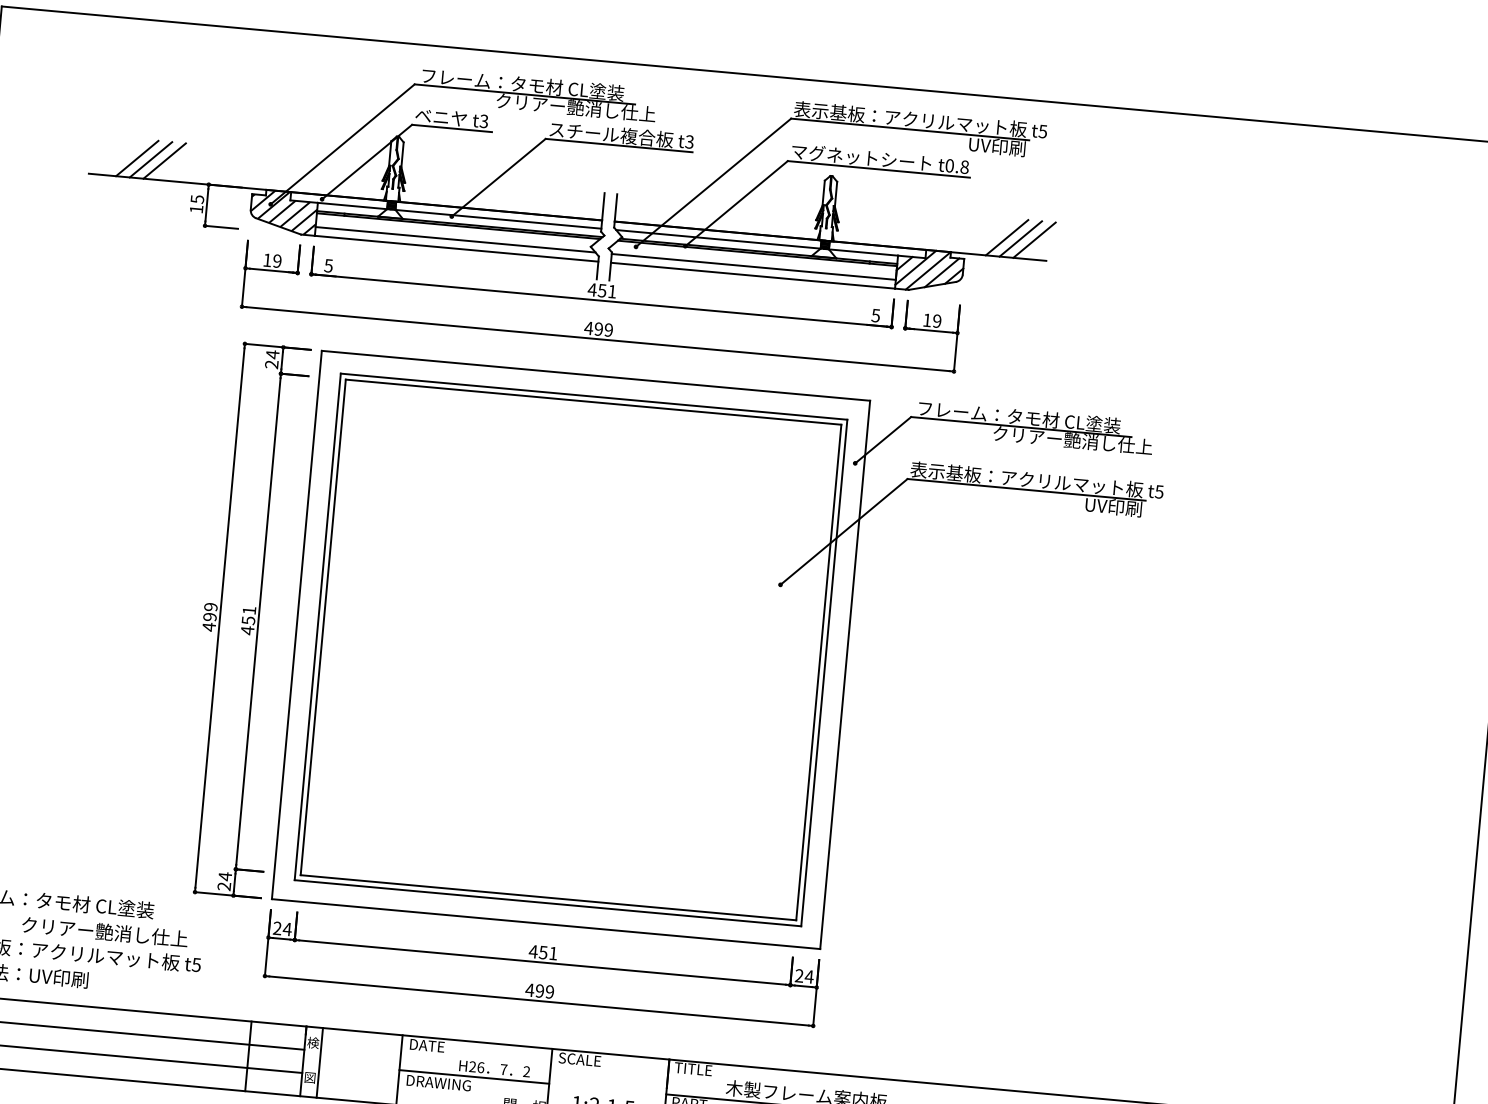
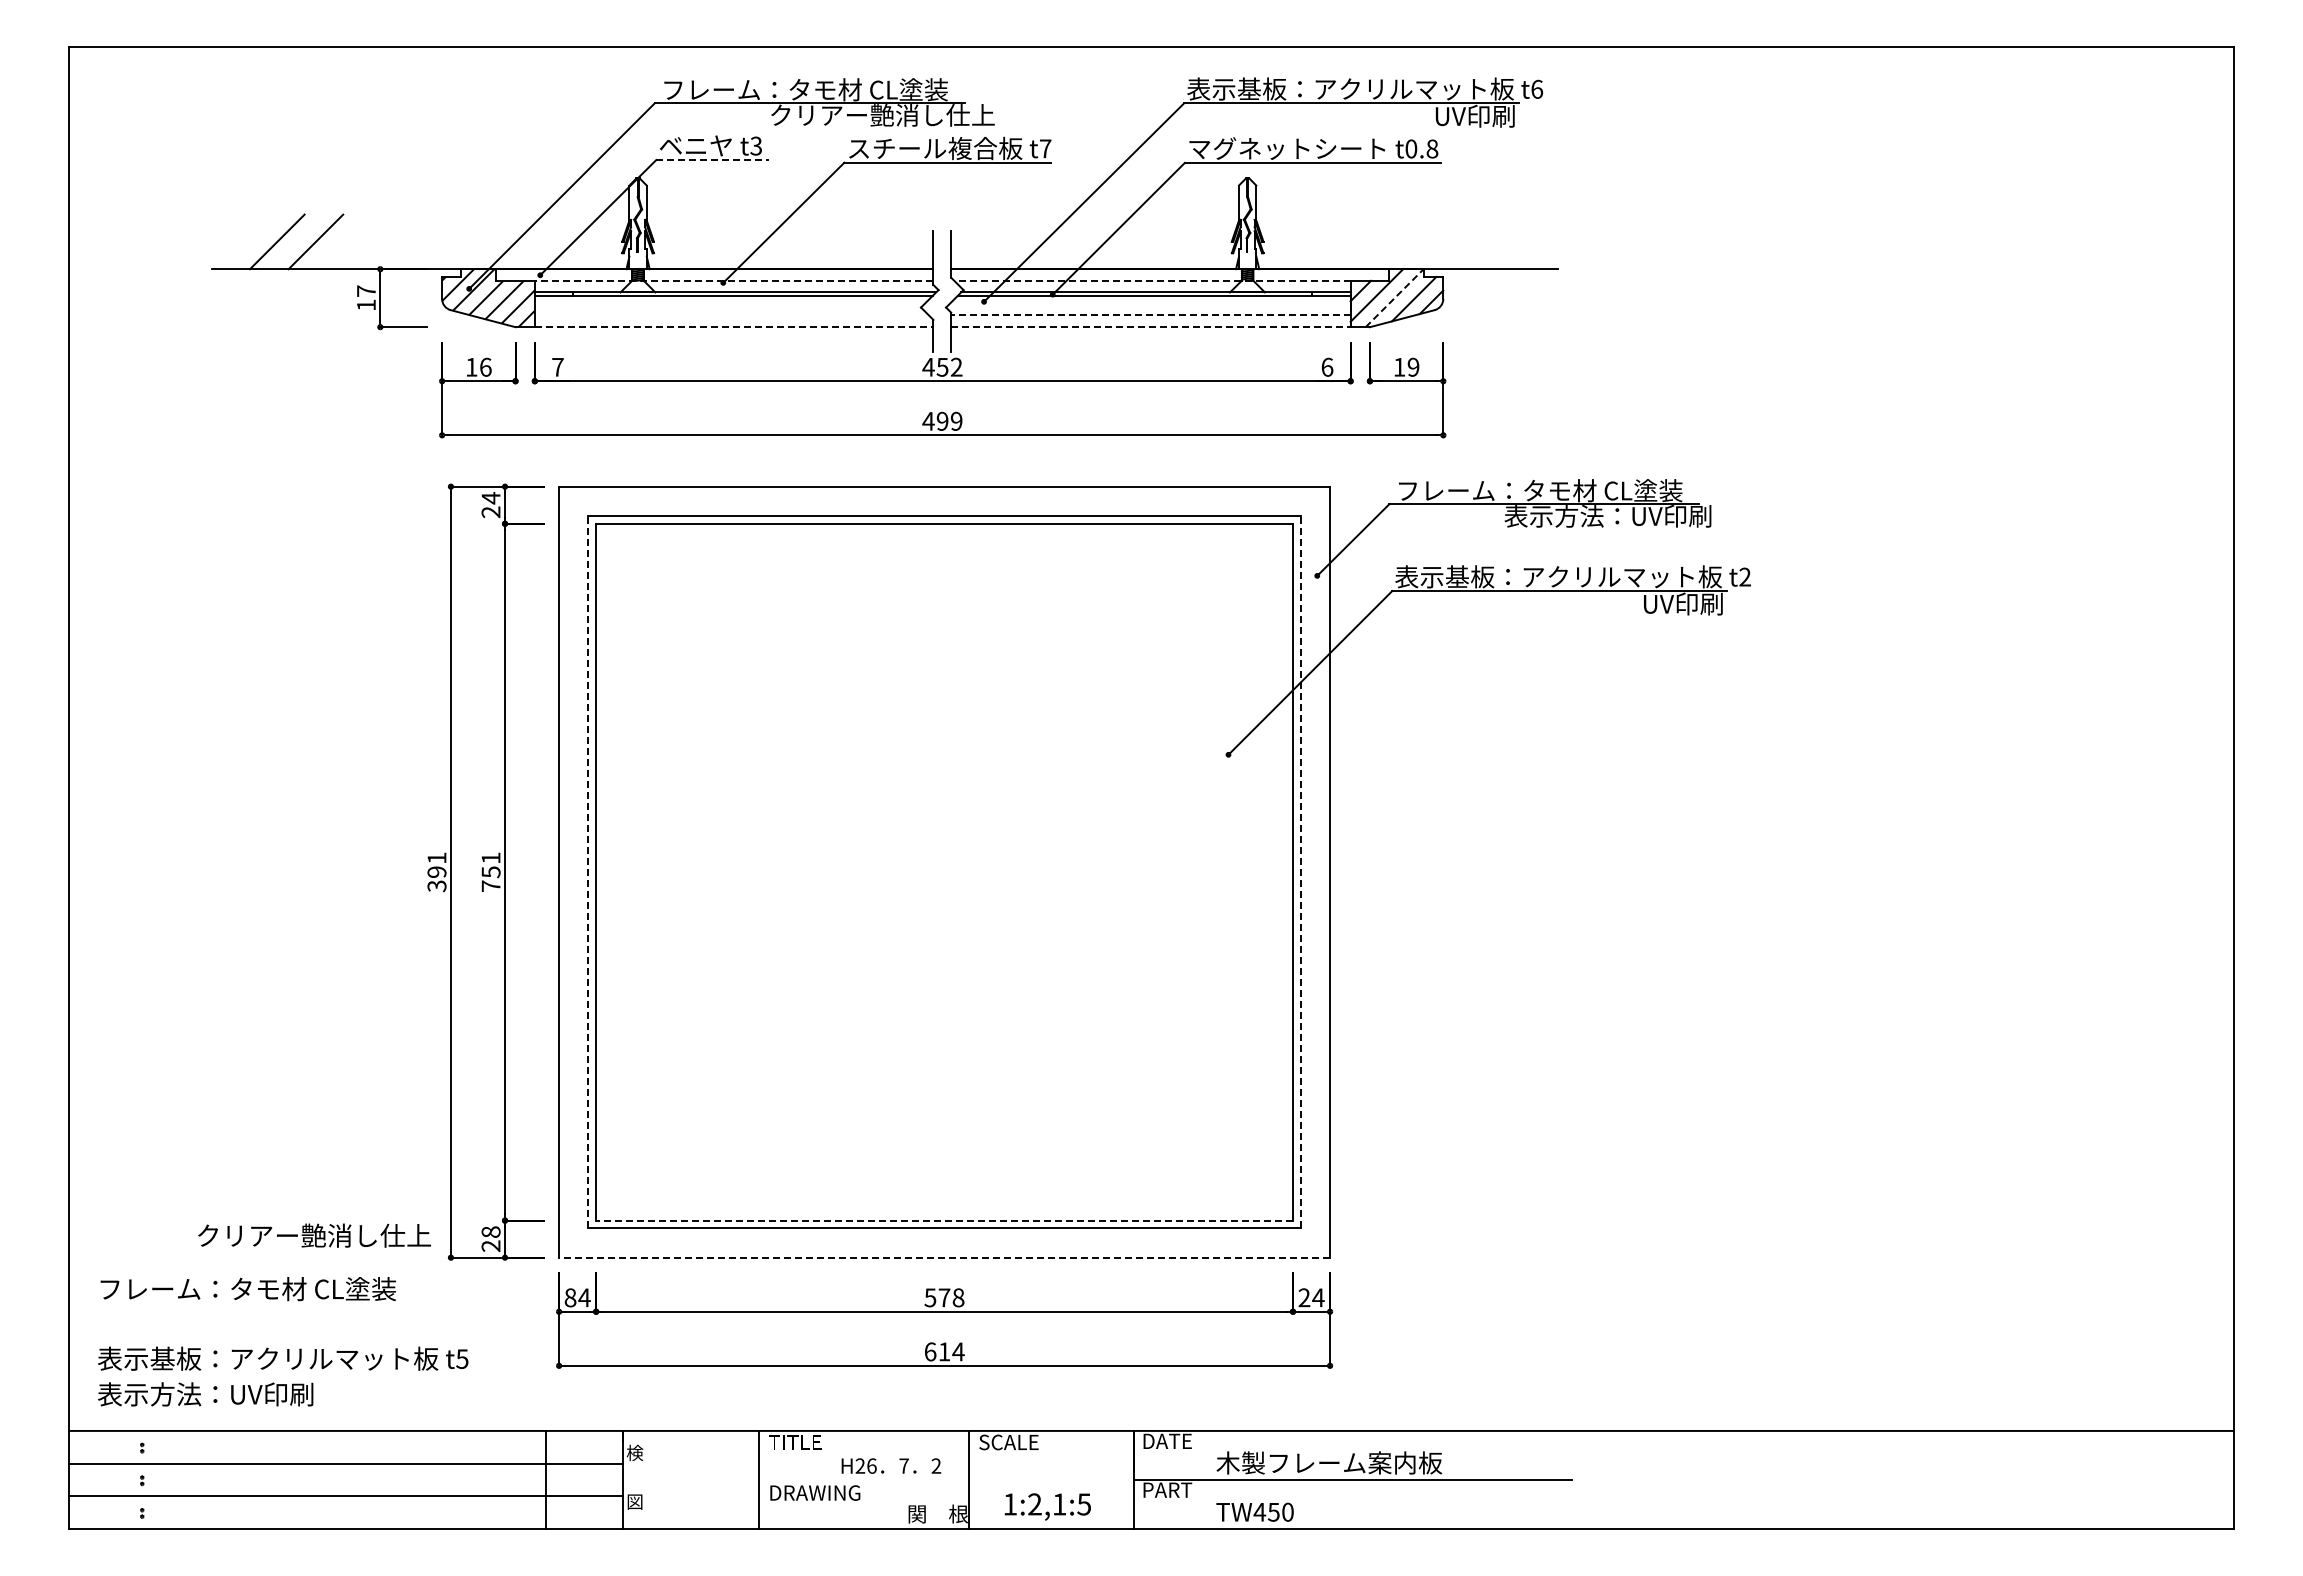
line: (452, 128) -> (712, 160), solid -> dashed
text: (1043, 130) -> (1537, 88), t5 -> t6
text: (689, 141) -> (1045, 148), t3 -> t7
line: (150, 159) -> (296, 241), removed
text: (197, 199) -> (366, 291), 15 -> 17
line: (459, 215) -> (733, 280), solid -> dashed
line: (1007, 237) -> (1500, 241), removed
line: (1020, 238) -> (1519, 241), removed
line: (455, 239) -> (731, 314), removed
line: (1034, 239) -> (1538, 241), removed
line: (756, 242) -> (1151, 280), solid -> dashed
line: (456, 248) -> (734, 327), solid -> dashed
text: (277, 260) -> (485, 366), 19 -> 16
text: (328, 265) -> (557, 367), 5 -> 7
line: (753, 266) -> (1150, 314), solid -> dashed
line: (928, 271) -> (1394, 298), solid -> dashed
line: (752, 275) -> (1150, 327), solid -> dashed
text: (612, 291) -> (956, 366), 451 -> 452
text: (876, 315) -> (1327, 366), 5 -> 6
text: (1071, 439) -> (1616, 515), クリアー艶消し仕上 -> 表示方法：UV印刷
text: (1159, 491) -> (1744, 576), t5 -> t2
text: (209, 617) -> (436, 872), 499 -> 391
line: (317, 626) -> (588, 871), solid -> dashed
text: (247, 630) -> (490, 886), 451 -> 751
line: (824, 672) -> (1300, 871), solid -> dashed
text: (224, 876) -> (490, 1231), 24 -> 28
line: (548, 897) -> (944, 1220), solid -> dashed
line: (546, 923) -> (944, 1257), solid -> dashed
text: (277, 928) -> (570, 1297), 24 -> 84
text: (105, 931) -> (314, 1235), moved
text: (543, 952) -> (944, 1297), 451 -> 578
text: (539, 990) -> (944, 1351), 499 -> 614
text: (428, 1045) -> (795, 1441), DATE -> TITLE
line: (319, 1062) -> (646, 1479), removed
text: (693, 1068) -> (1168, 1440), TITLE -> DATE
line: (474, 1076) -> (863, 1479), removed

